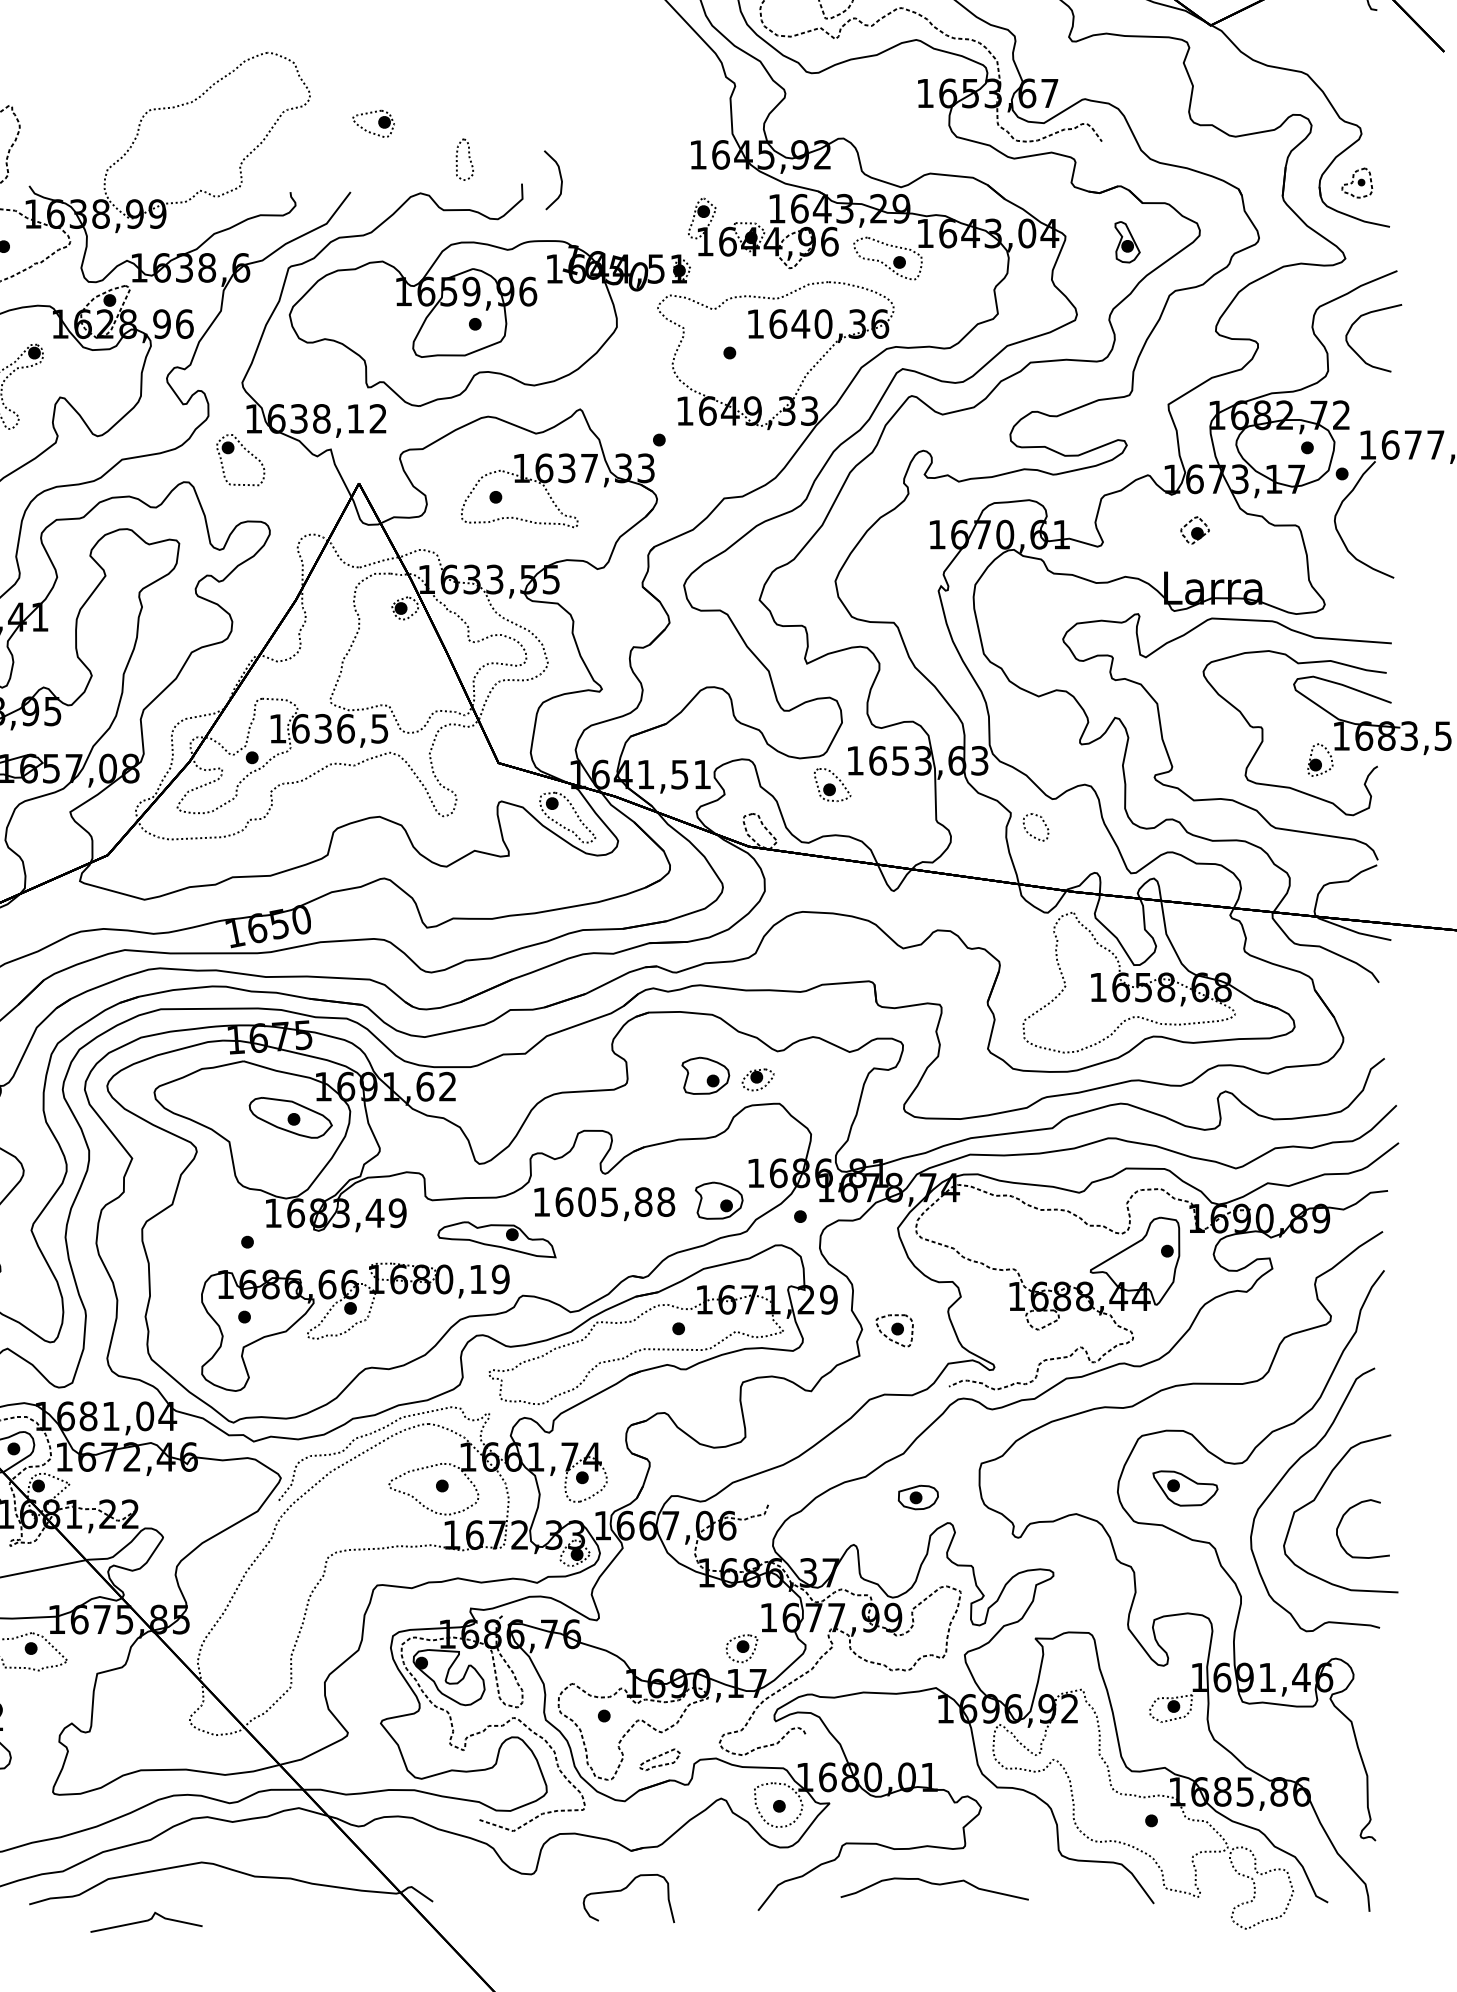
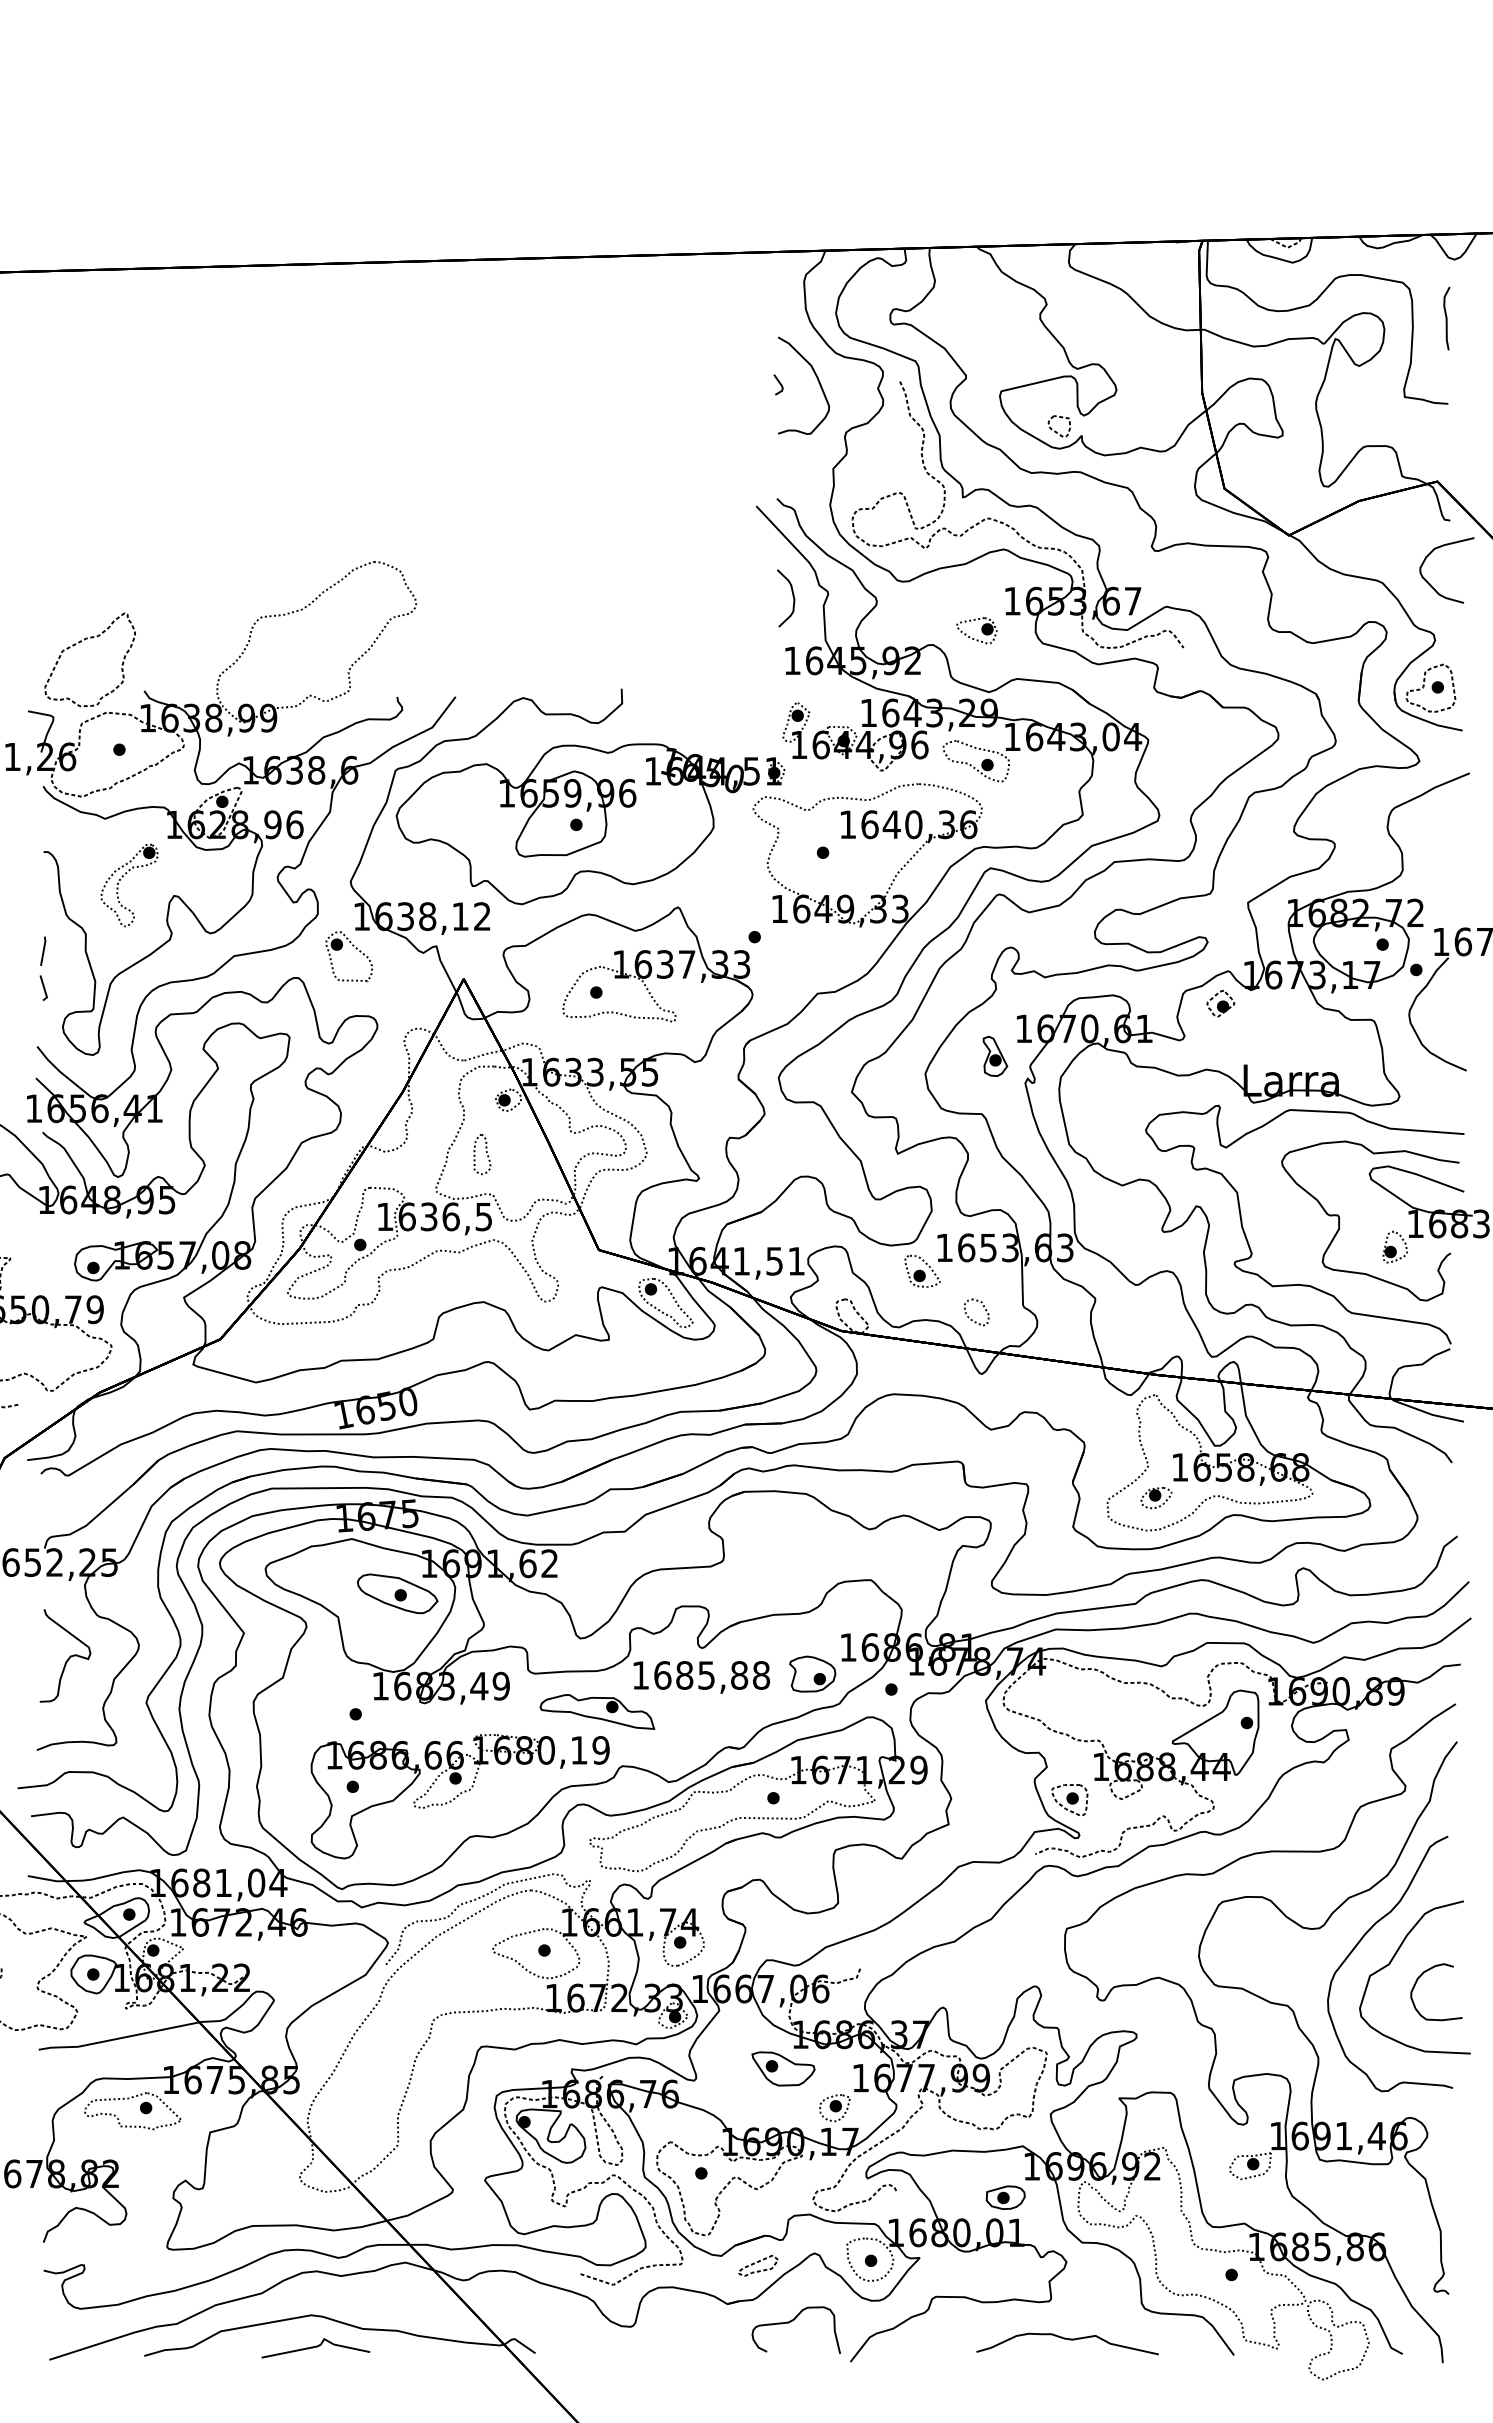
part: (373, 123) -> (976, 630), moved
part: (465, 159) -> (482, 1154), moved
curve: (560, 178) -> (792, 596), moved
part: (1356, 182) -> (1430, 687), size x1.67
part: (1127, 242) -> (995, 1056), moved
curve: (1356, 351) -> (1430, 583), moved
part: (1194, 530) -> (1220, 1003), moved
part: (1028, 831) -> (969, 1316), moved
part: (705, 1075) -> (799, 1552), removed
part: (758, 1080) -> (1156, 1498), moved
text: (586, 1202) -> (684, 1675), 1605,88 -> 1685,88
part: (894, 1330) -> (1069, 1799), moved
part: (1185, 1488) -> (783, 2068), moved
part: (918, 1497) -> (1005, 2197), moved
part: (660, 1759) -> (758, 2265), moved
curve: (936, 1885) -> (1069, 2340), moved
curve: (621, 1891) -> (789, 2323), moved
curve: (146, 1921) -> (315, 2347), moved

